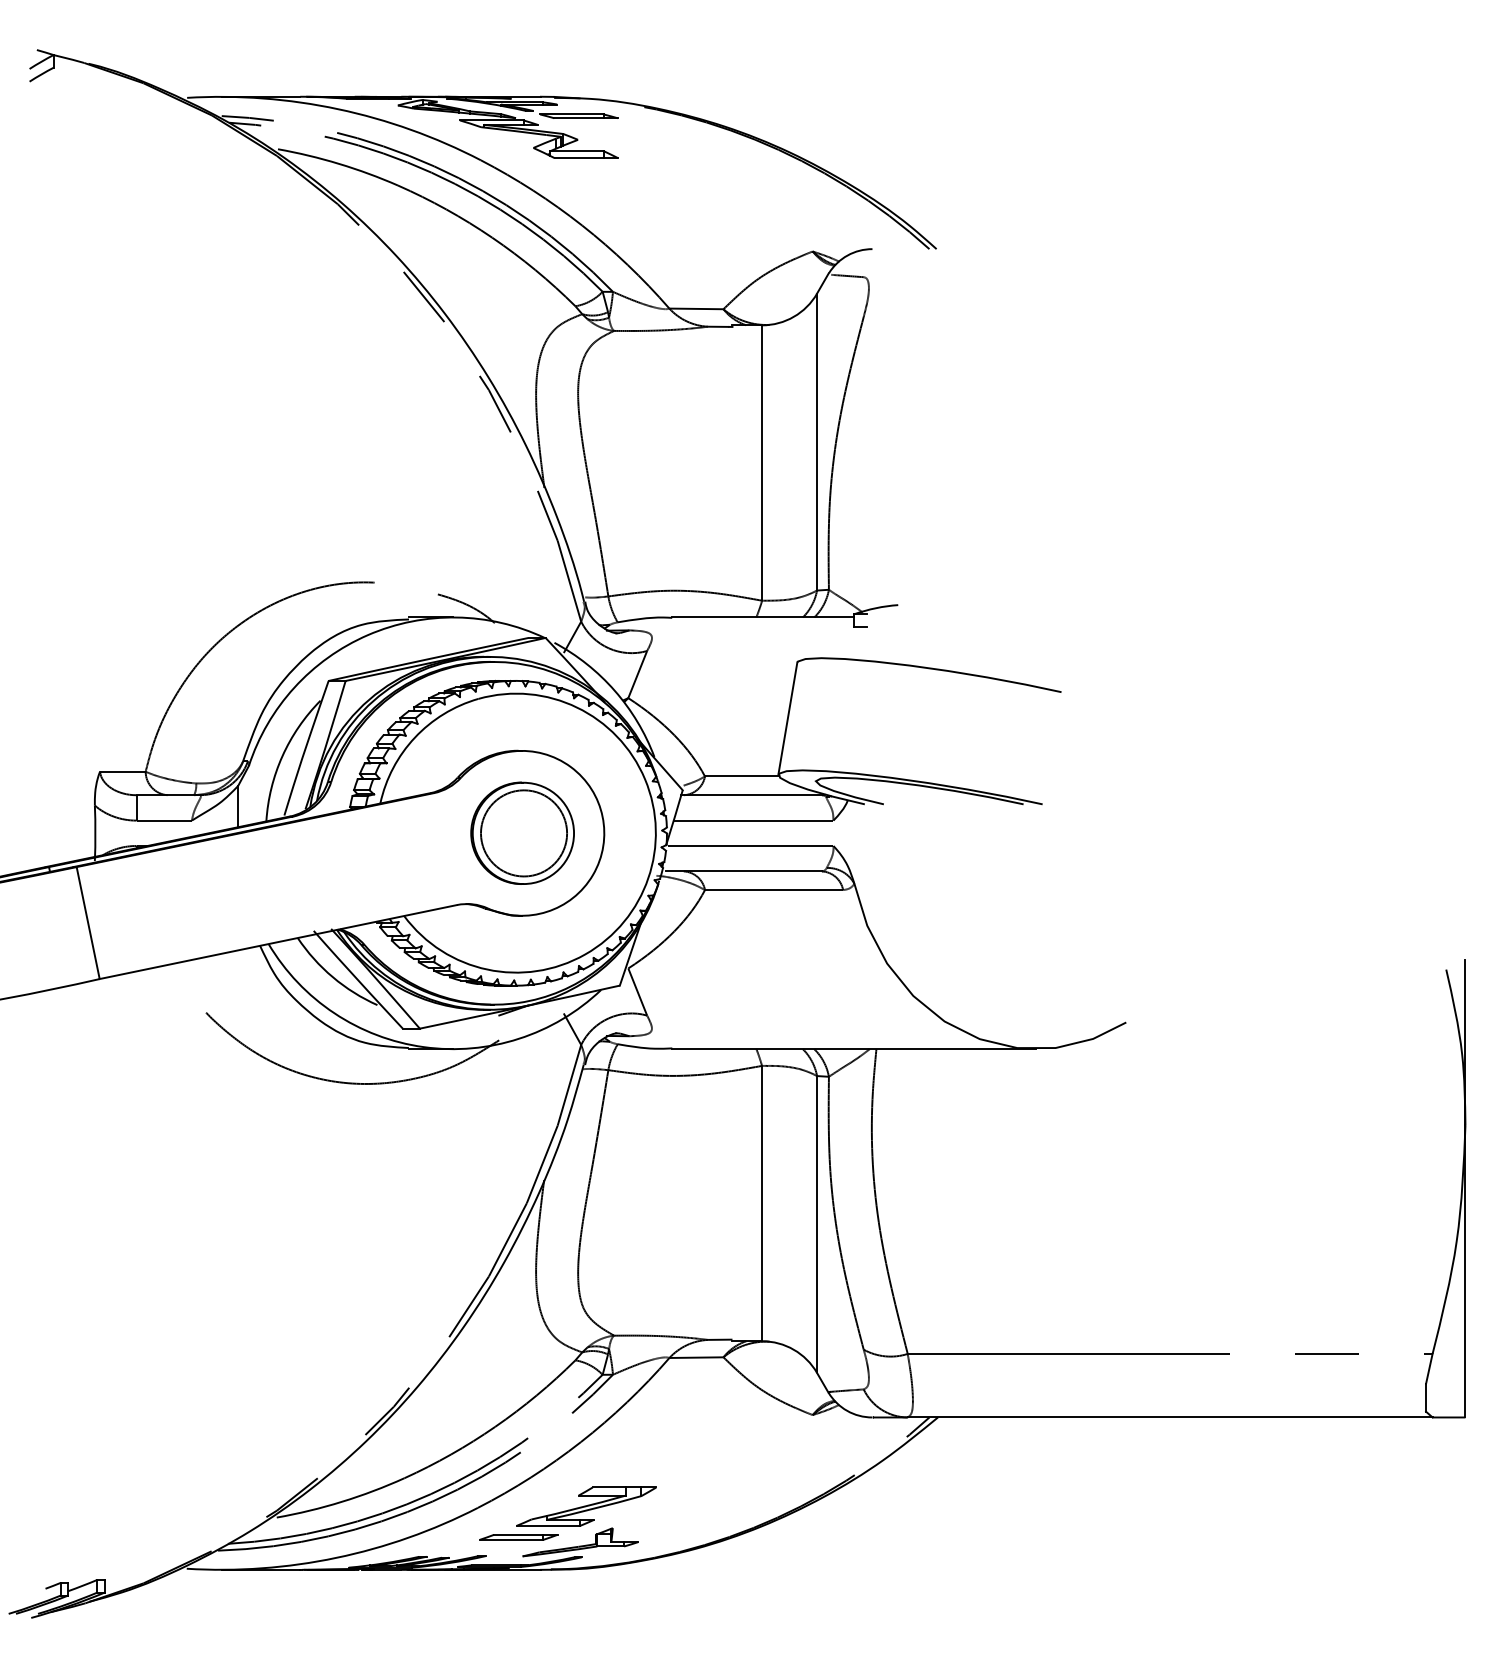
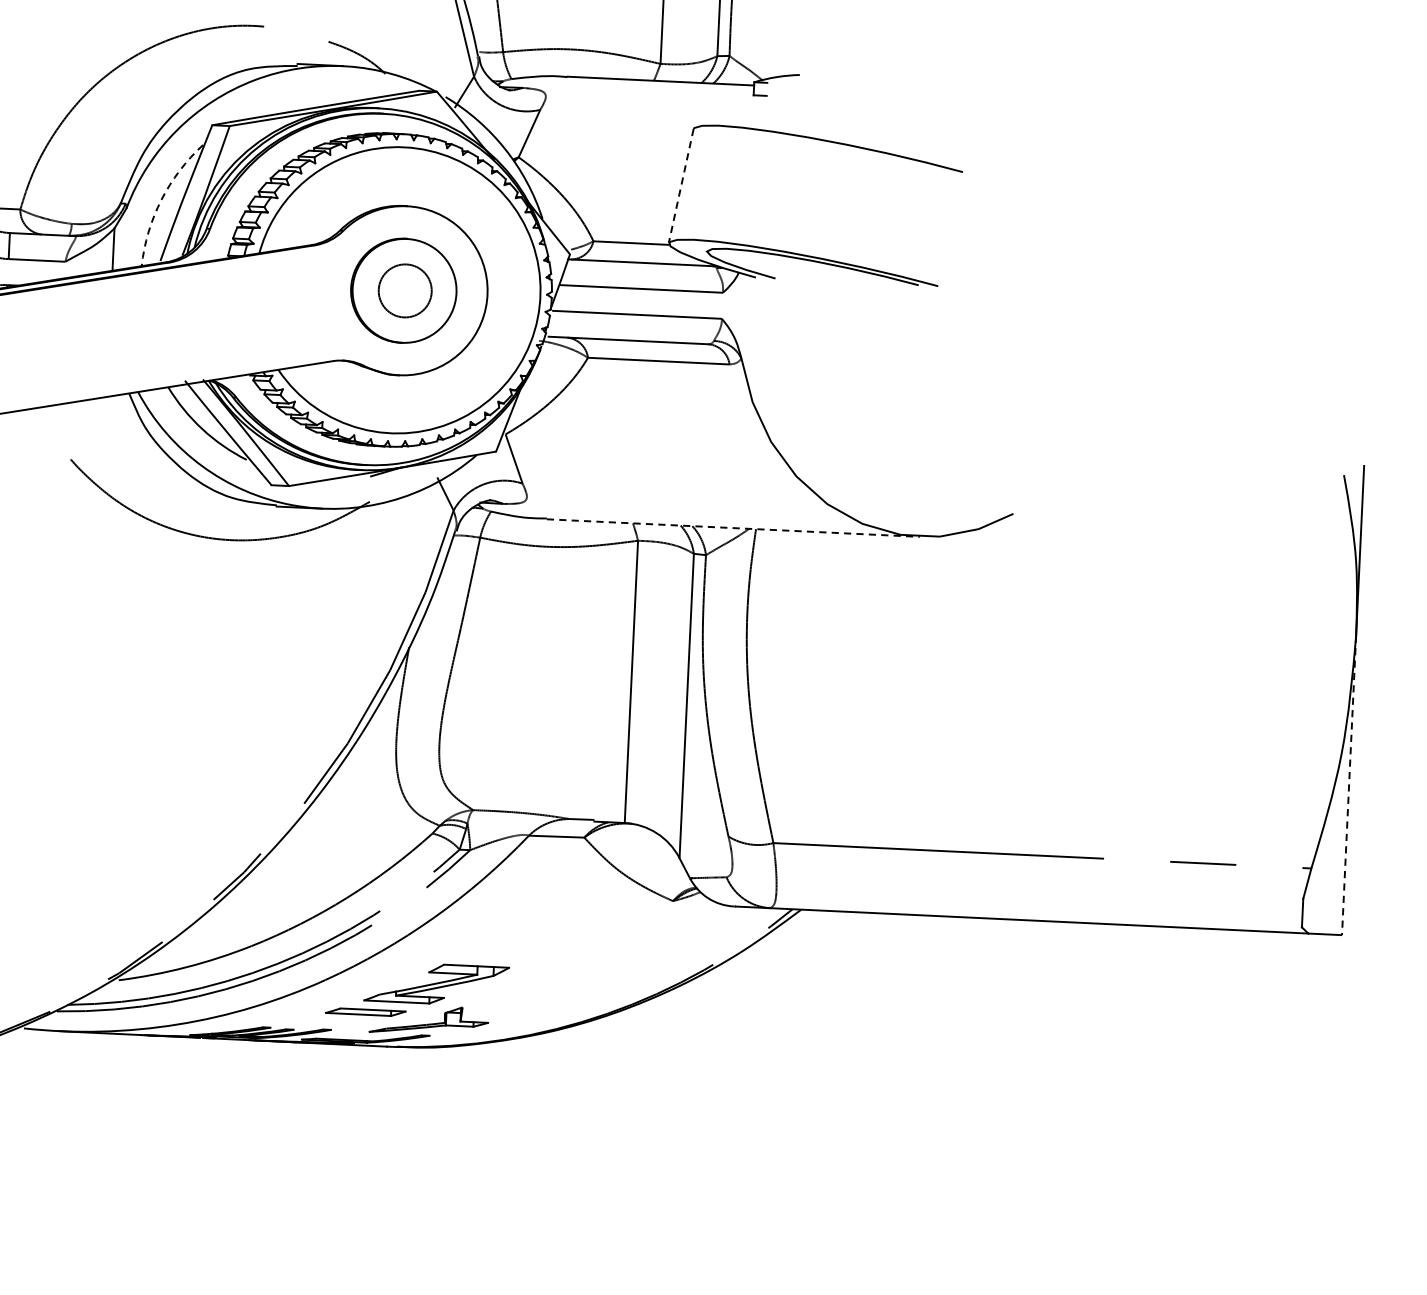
line: (787, 718) -> (680, 185), solid -> dashed
arc: (282, 756) -> (161, 200), solid -> dashed
circle: (523, 833) -> (404, 291), size x0.6
line: (854, 1049) -> (733, 528), solid -> dashed
line: (1465, 1271) -> (1349, 785), solid -> dashed

